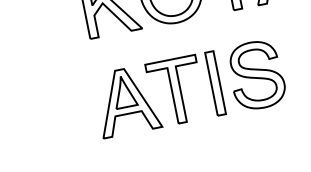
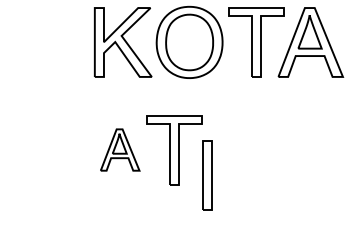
part: (256, 74) -> (262, 149), removed
part: (215, 83) -> (207, 175), moved
part: (127, 100) -> (120, 149), size x0.6

